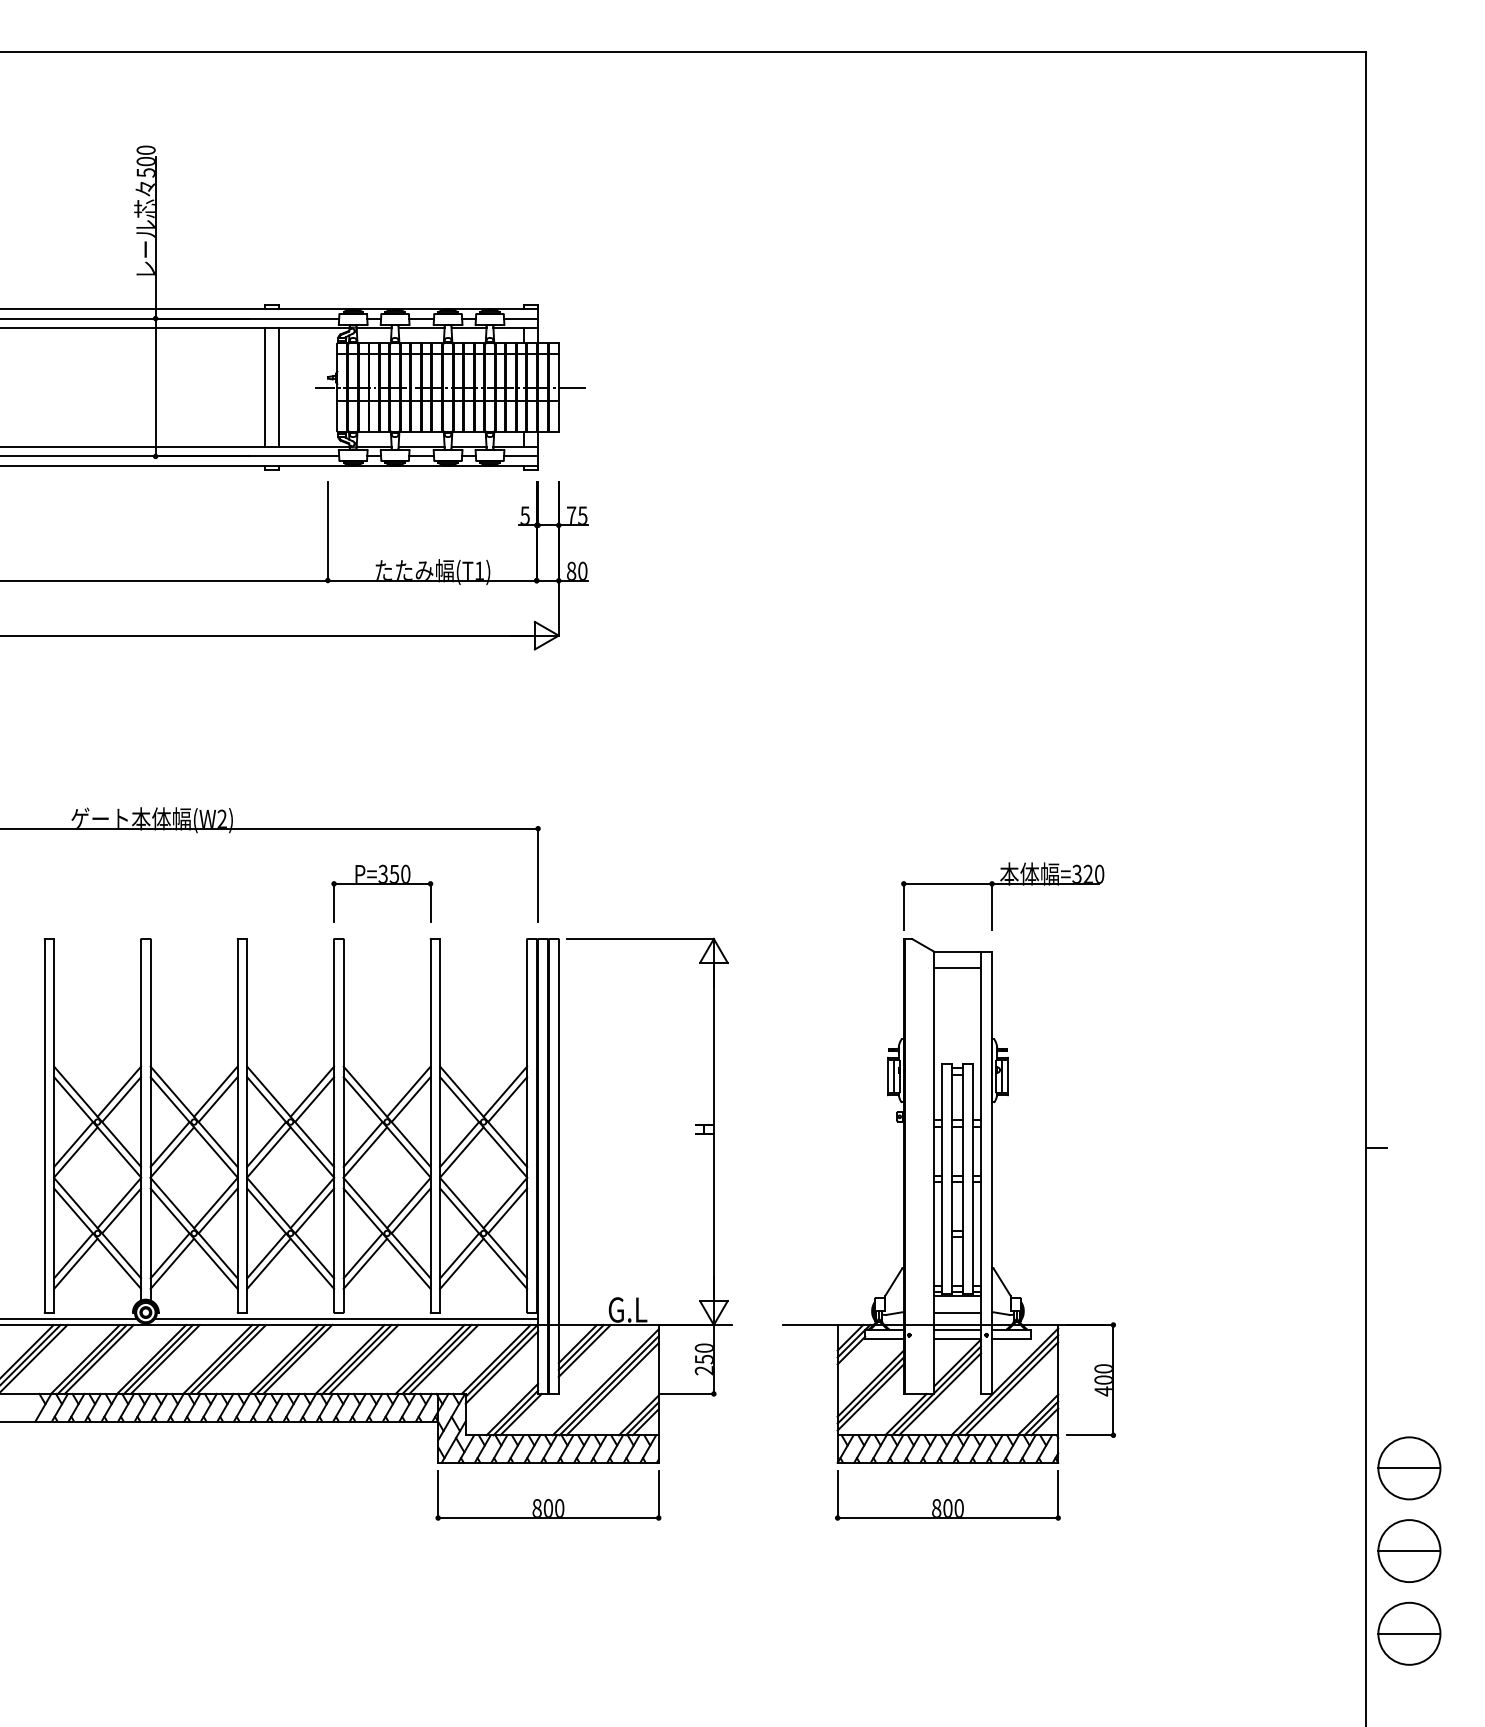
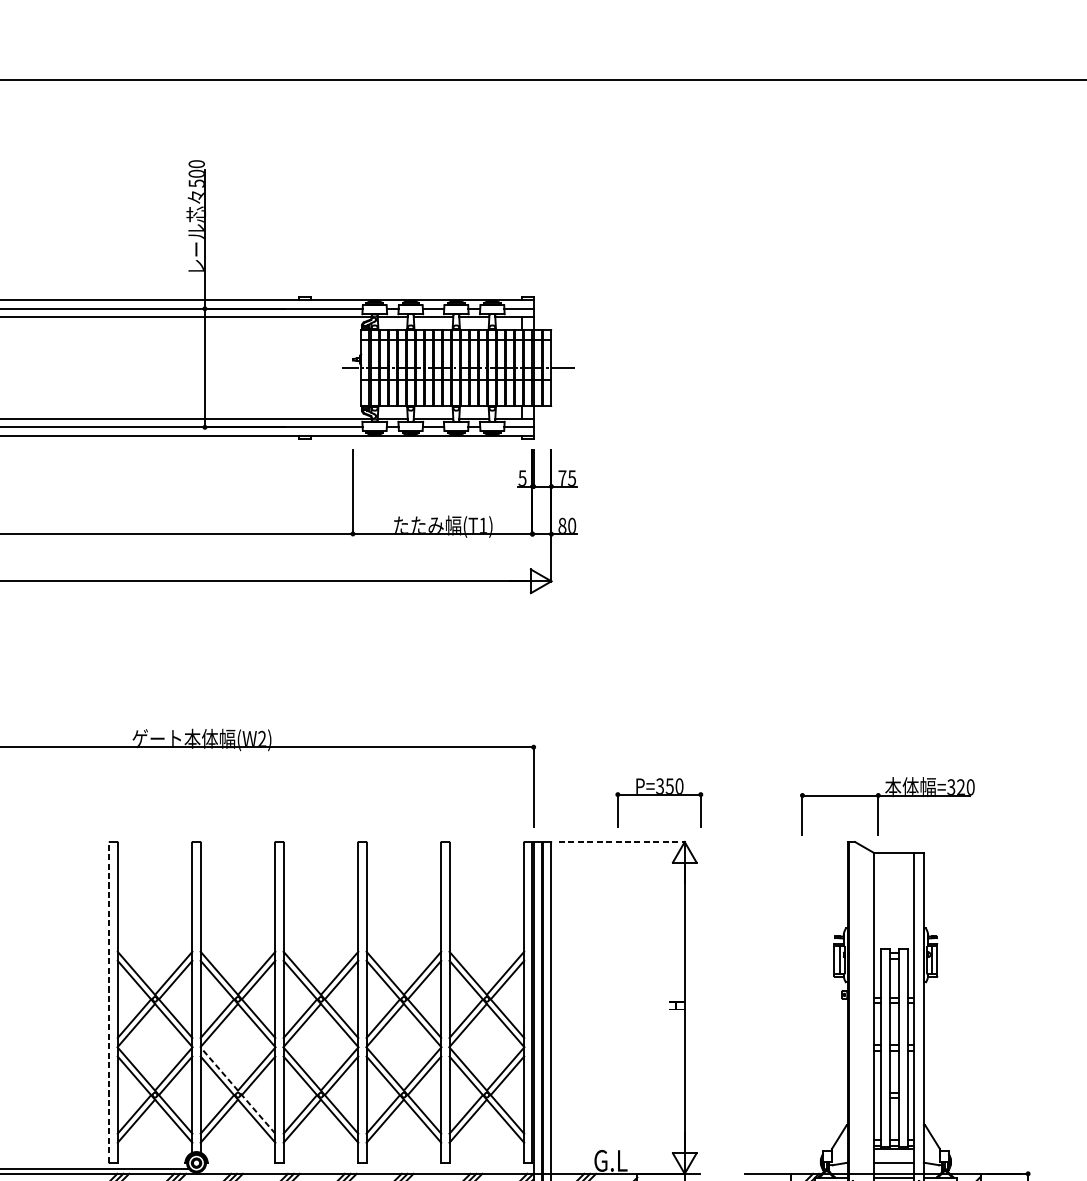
line: (265, 387) -> (299, 368), removed
line: (279, 387) -> (311, 368), removed
part: (382, 884) -> (659, 795), moved
part: (992, 896) -> (878, 806), moved
line: (641, 938) -> (622, 841), solid -> dashed
line: (957, 968) -> (894, 867), removed
line: (44, 1125) -> (109, 1002), solid -> dashed
line: (193, 1227) -> (237, 1090), solid -> dashed
line: (346, 1319) -> (368, 1169), removed

